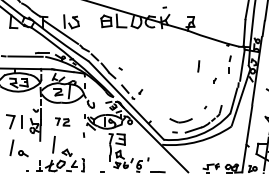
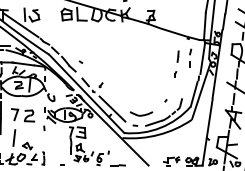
part: (198, 66) -> (177, 56), moved
line: (152, 115) -> (112, 108), added
part: (62, 121) -> (22, 114), size x1.67

